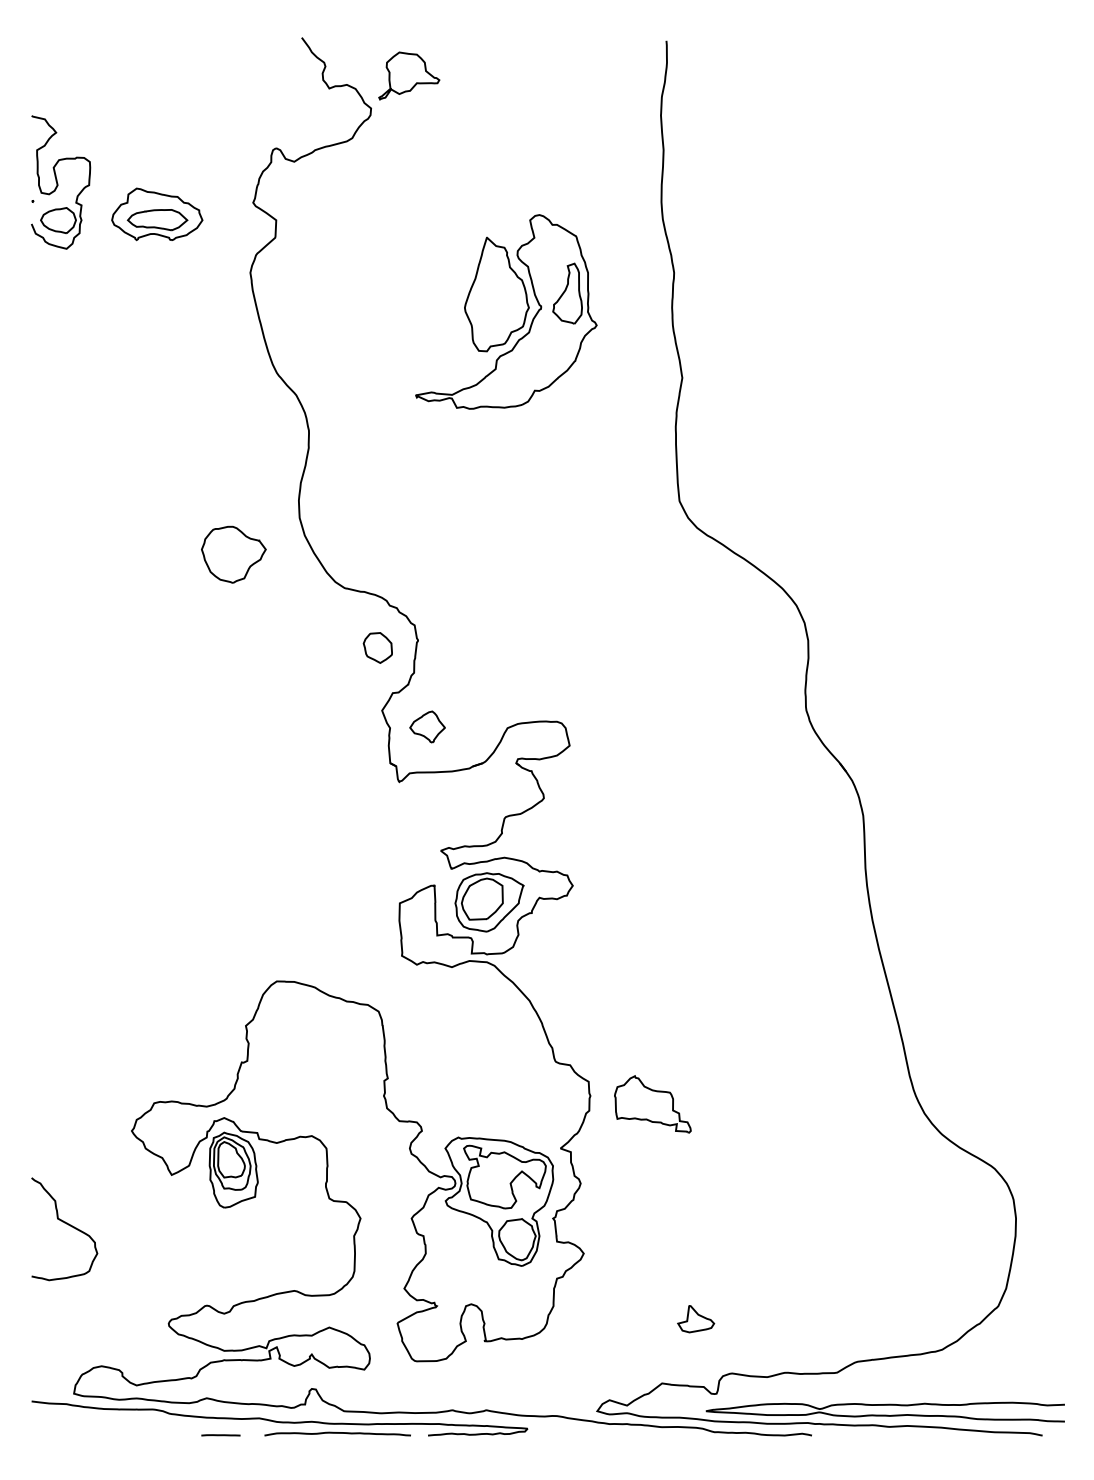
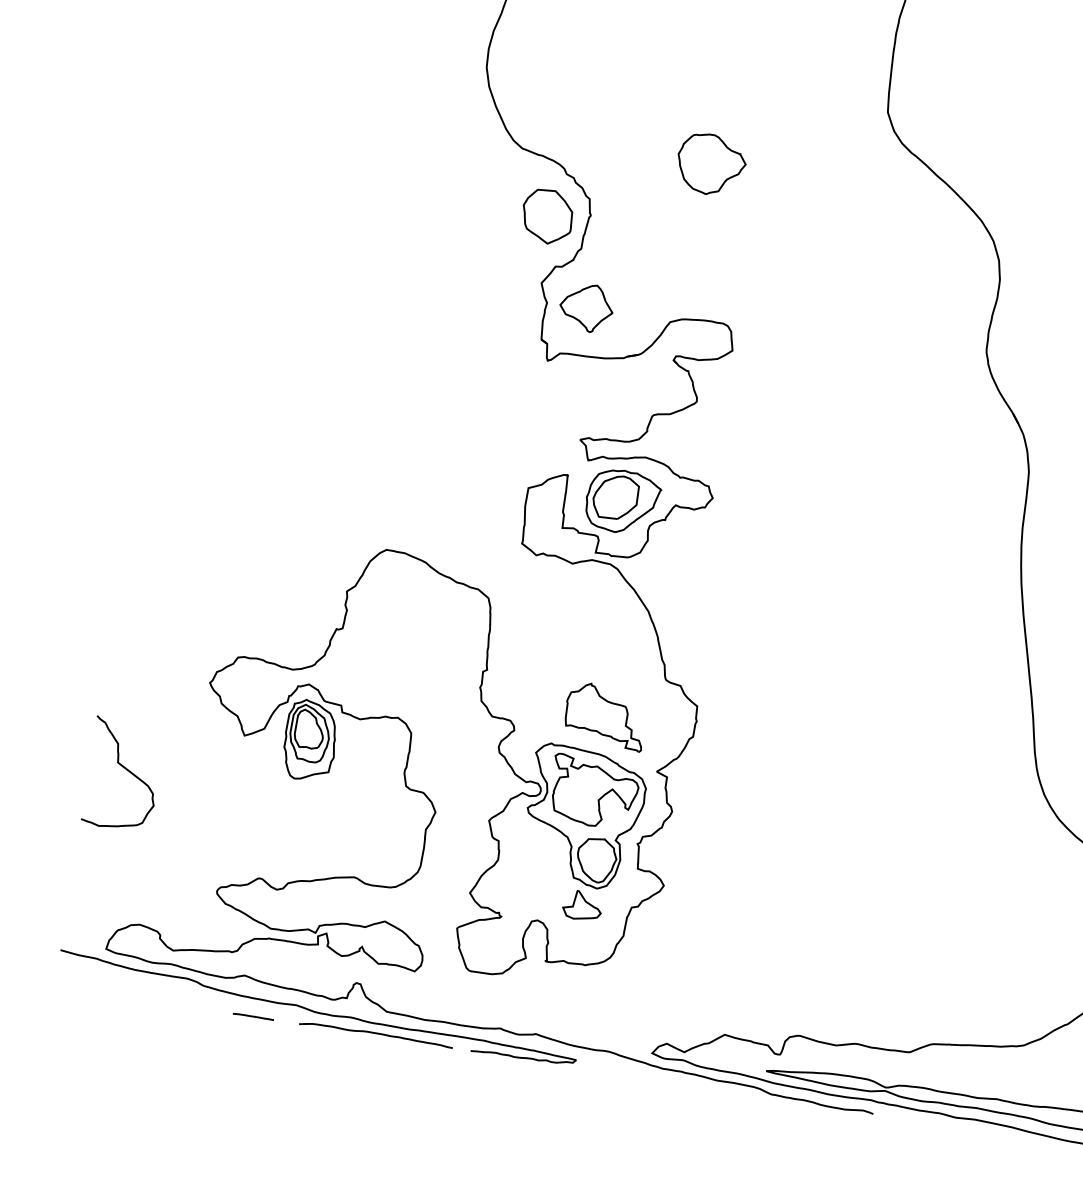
part: (233, 554) -> (710, 164), moved
part: (377, 647) -> (547, 216), size x1.67
part: (427, 726) -> (586, 307), size x1.43
part: (652, 1104) -> (605, 716), moved
part: (696, 1319) -> (582, 906), moved

